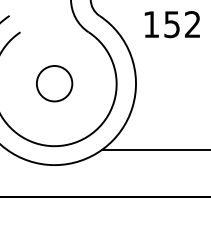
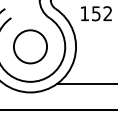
circle: (54, 83) -> (30, 46), size x1.67

